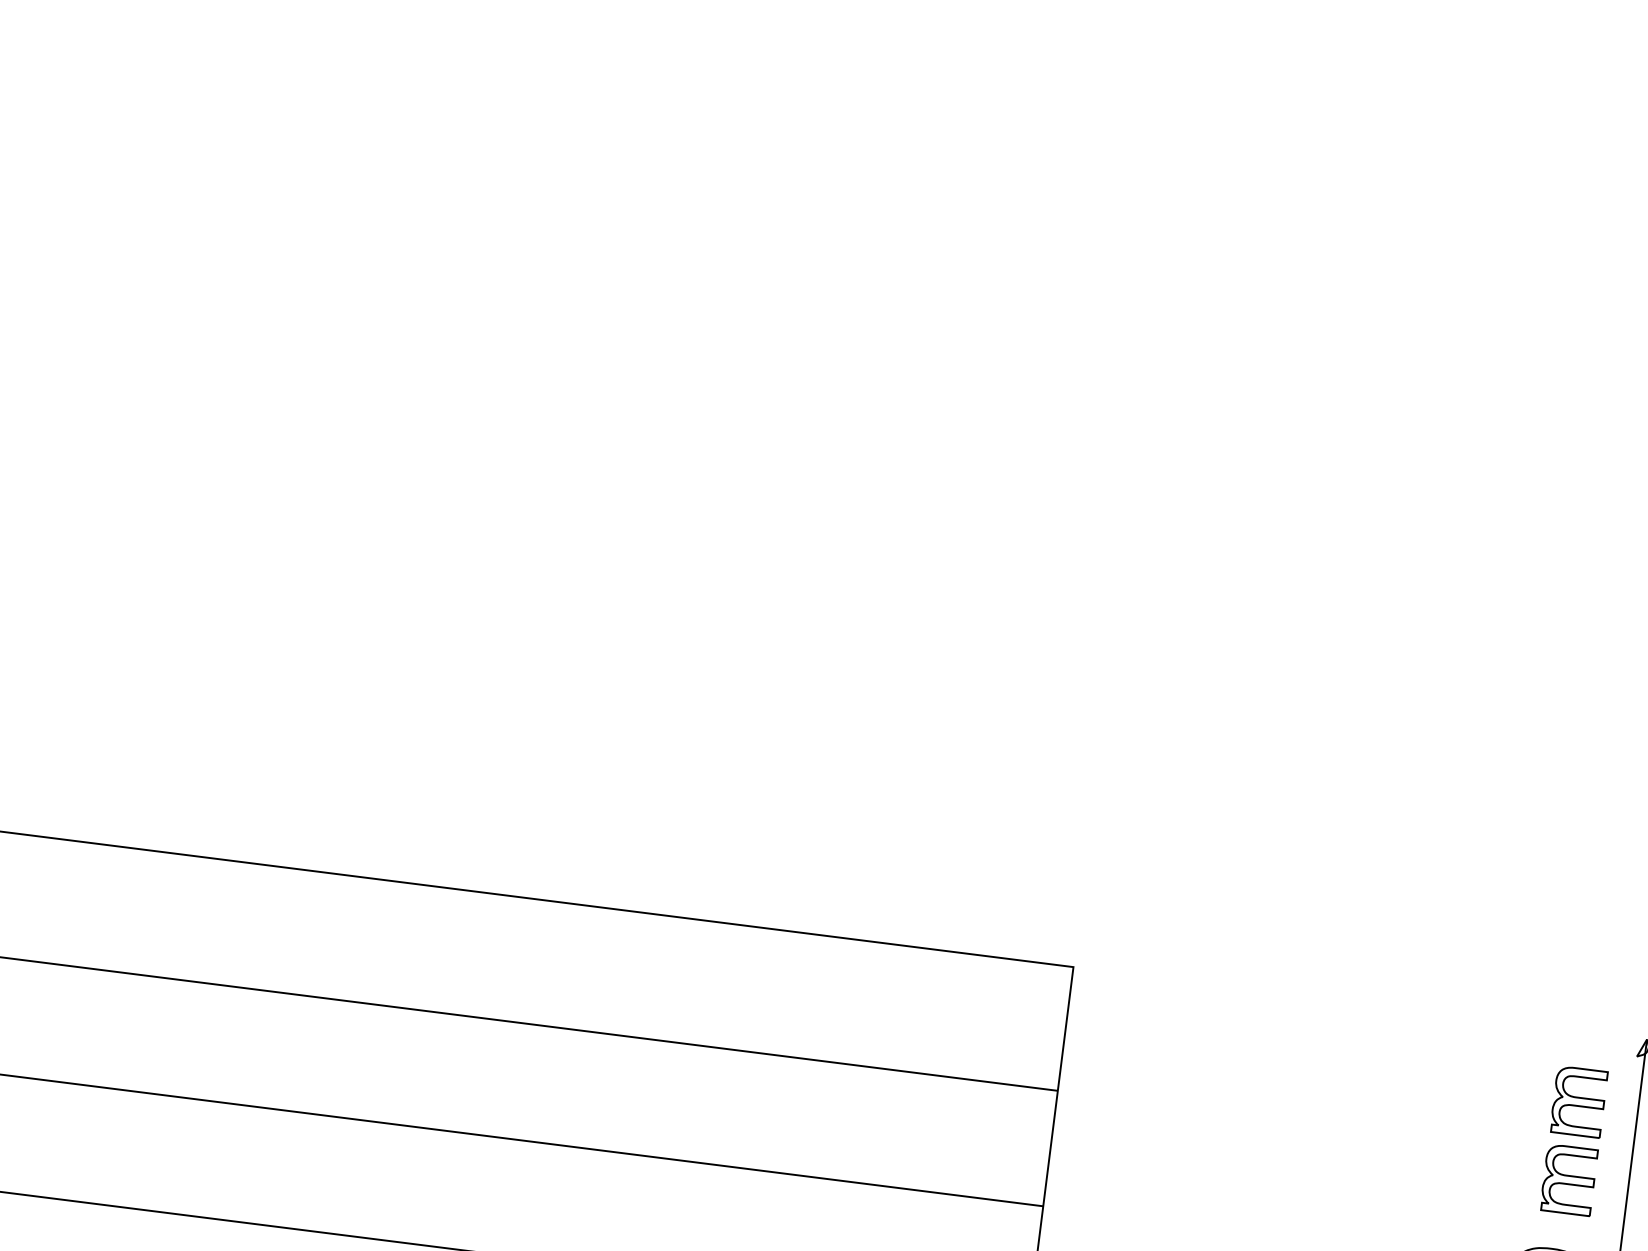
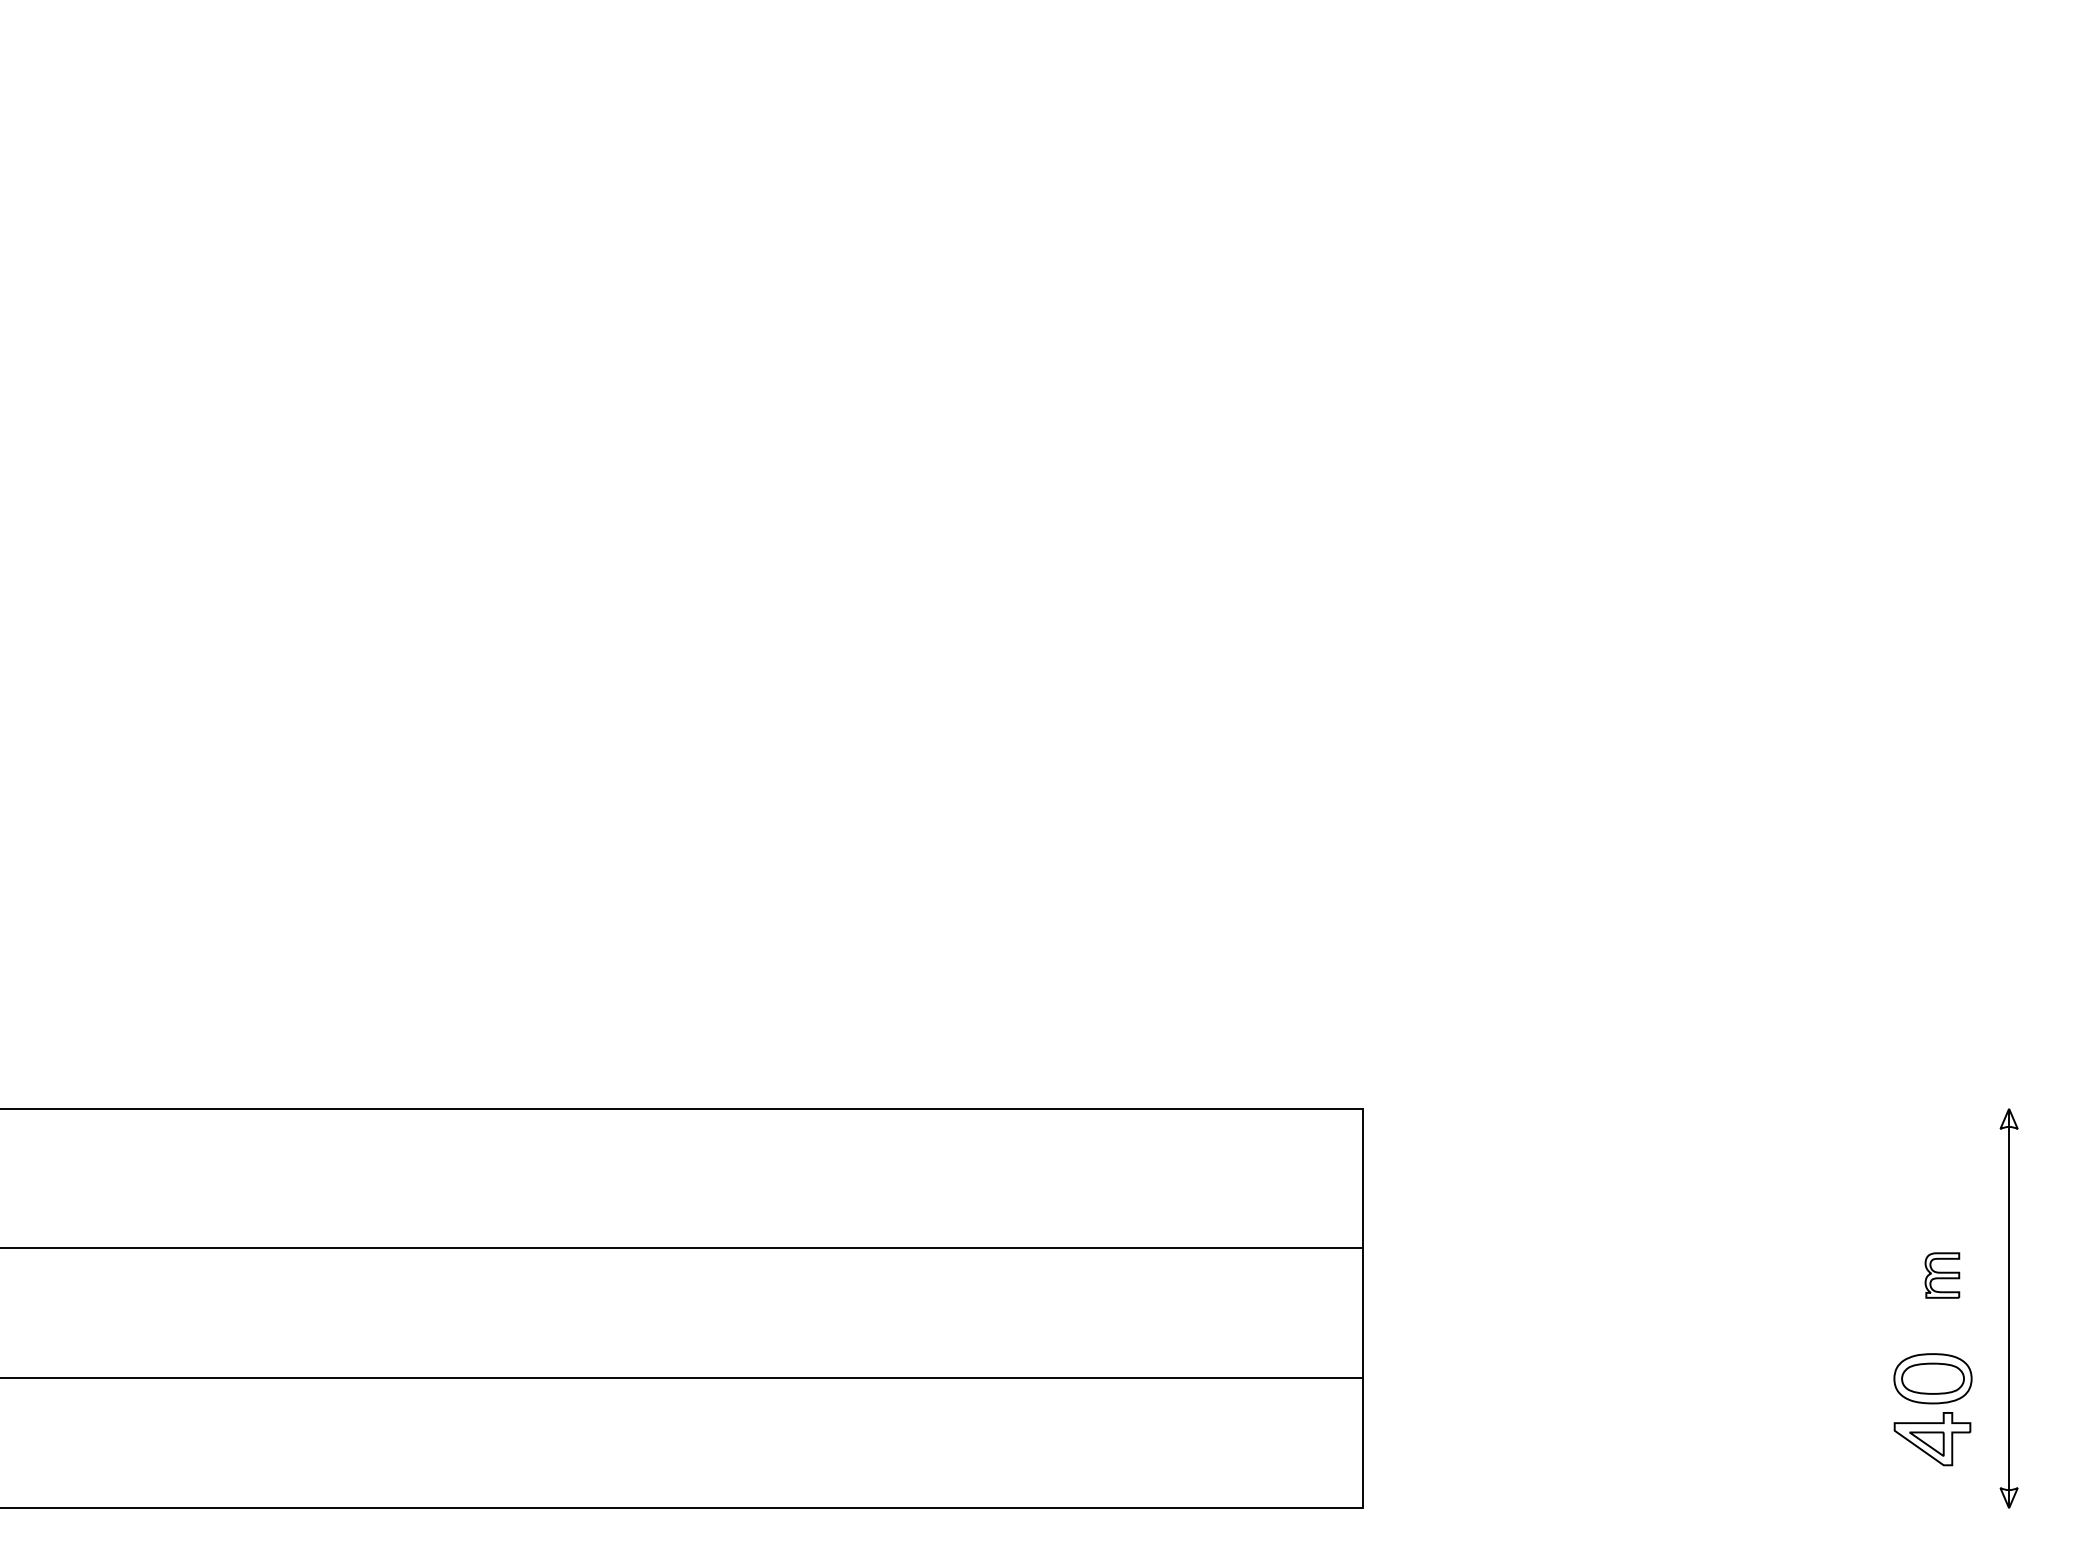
part: (1579, 1101) -> (1942, 1187), removed
part: (1569, 1180) -> (1942, 1275), size x0.6

